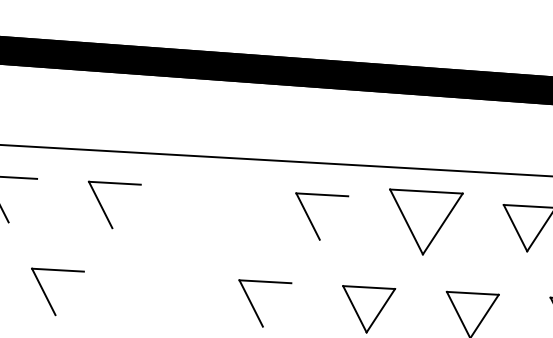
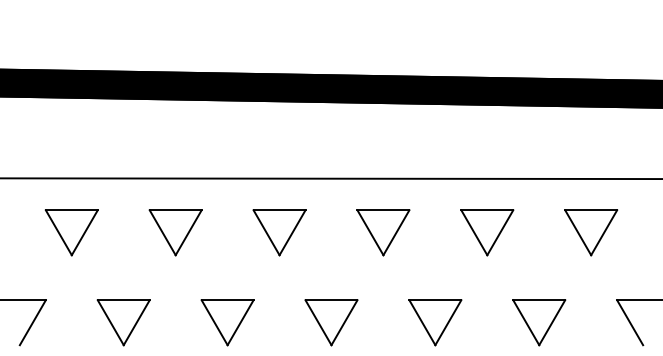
line: (22, 200) -> (84, 232), added
line: (126, 206) -> (188, 232), added
part: (217, 211) -> (279, 232), added
line: (334, 217) -> (396, 232), added
part: (424, 222) -> (487, 232), size x0.71
line: (69, 293) -> (136, 322), added
part: (160, 298) -> (227, 322), added
line: (277, 304) -> (344, 322), added

